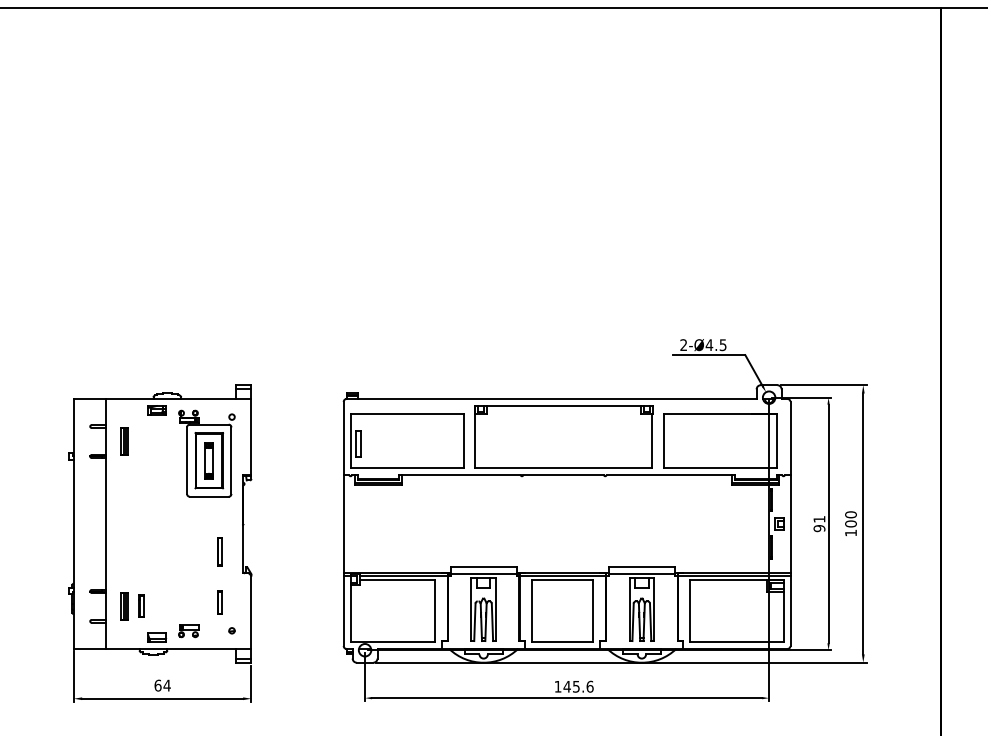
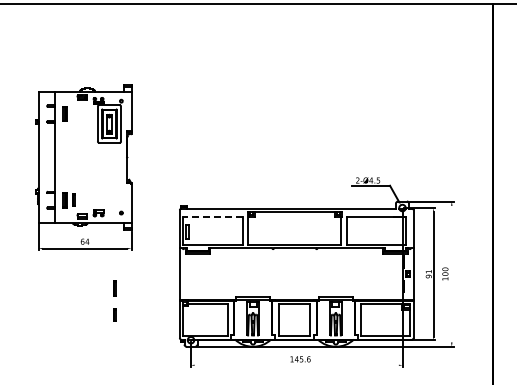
line: (408, 413) -> (213, 216), solid -> dashed
line: (862, 522) -> (451, 273), removed
part: (159, 543) -> (83, 167), moved
line: (566, 698) -> (296, 365), removed

